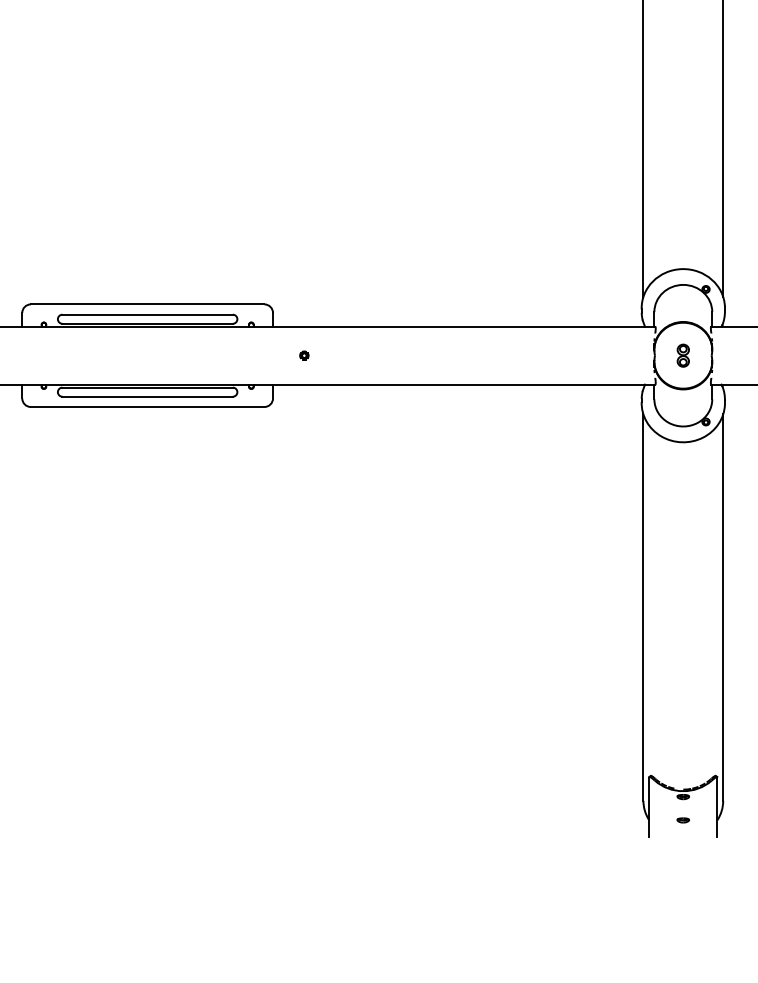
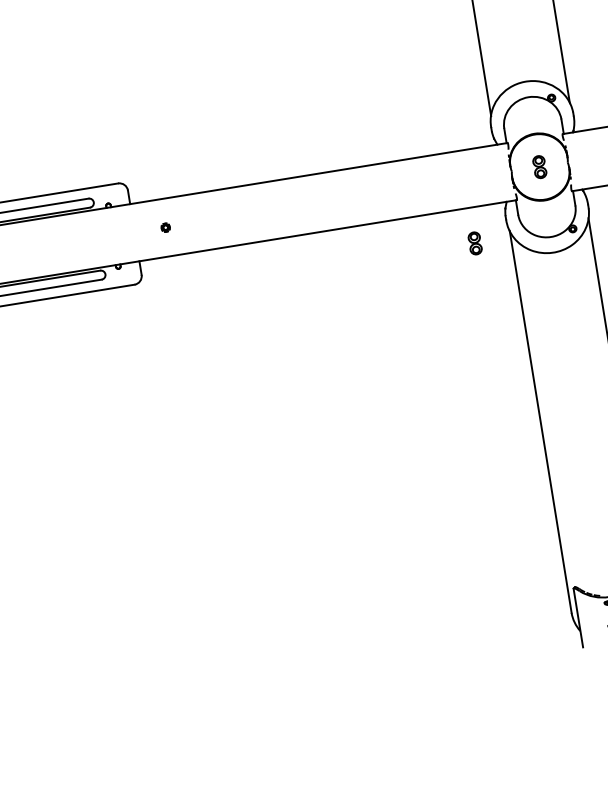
part: (606, 420) -> (474, 243), added

